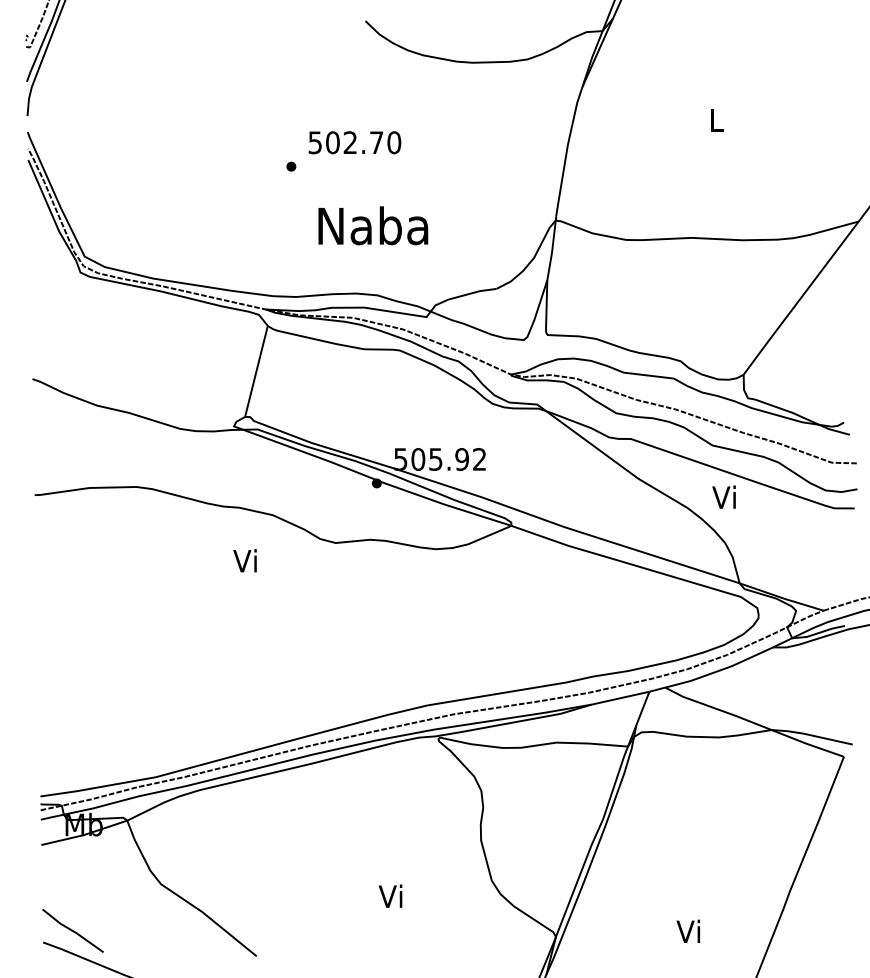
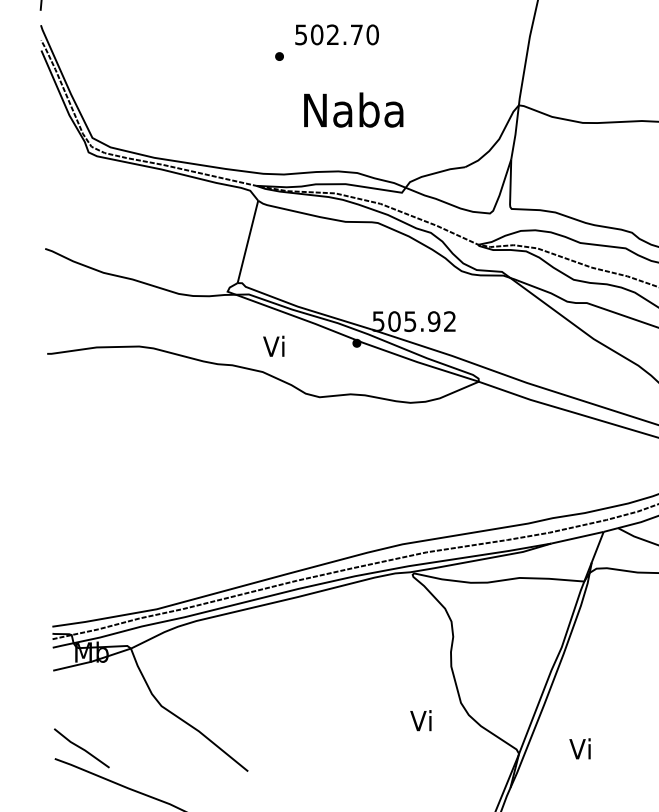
text: (244, 560) -> (273, 346), moved
text: (390, 895) -> (420, 719), moved
text: (687, 930) -> (579, 748), moved

